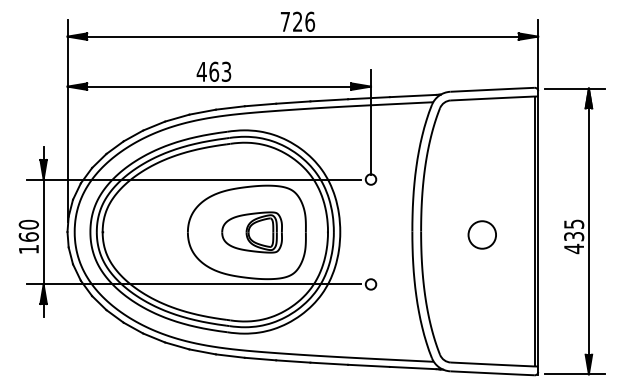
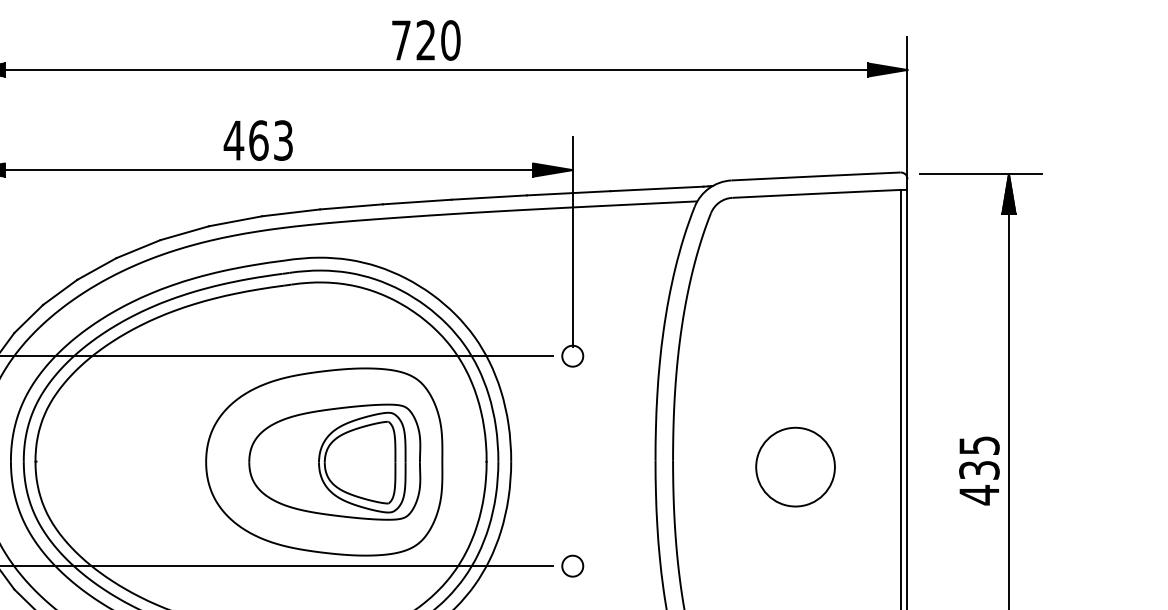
text: (310, 21) -> (451, 39), 726 -> 720
part: (251, 232) -> (333, 462), size x1.43
circle: (481, 234) -> (793, 466), size x1.43

